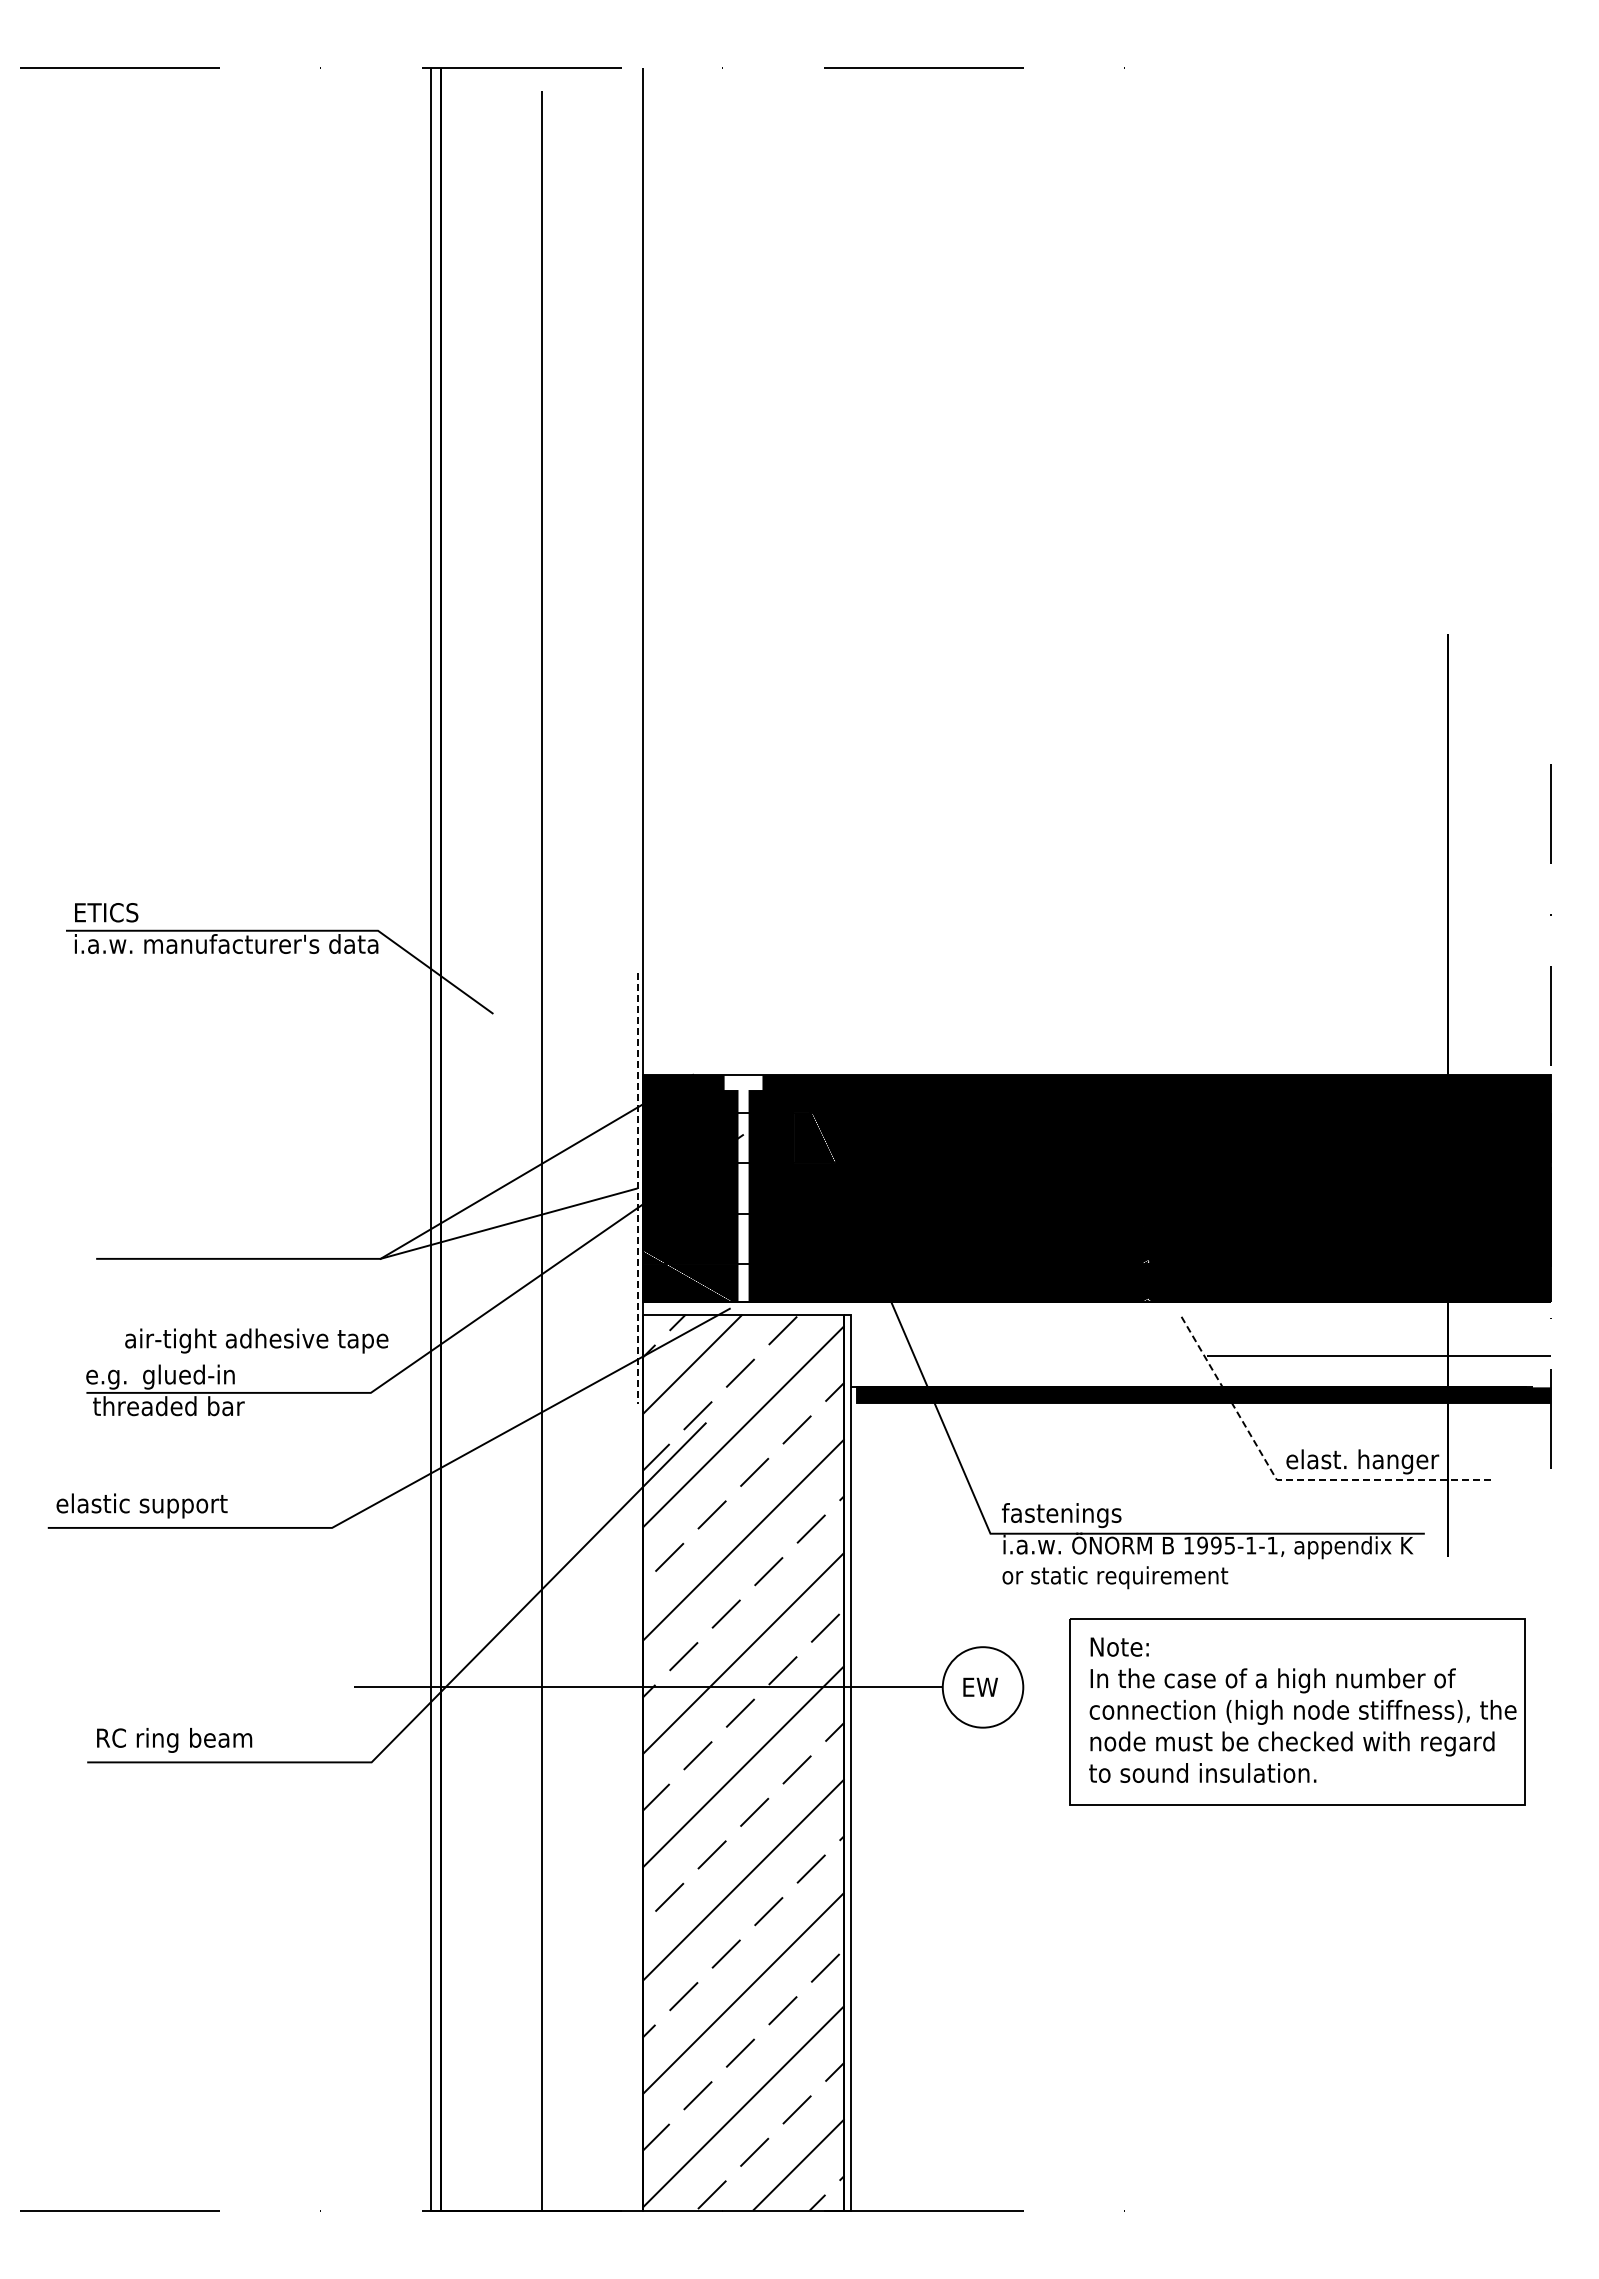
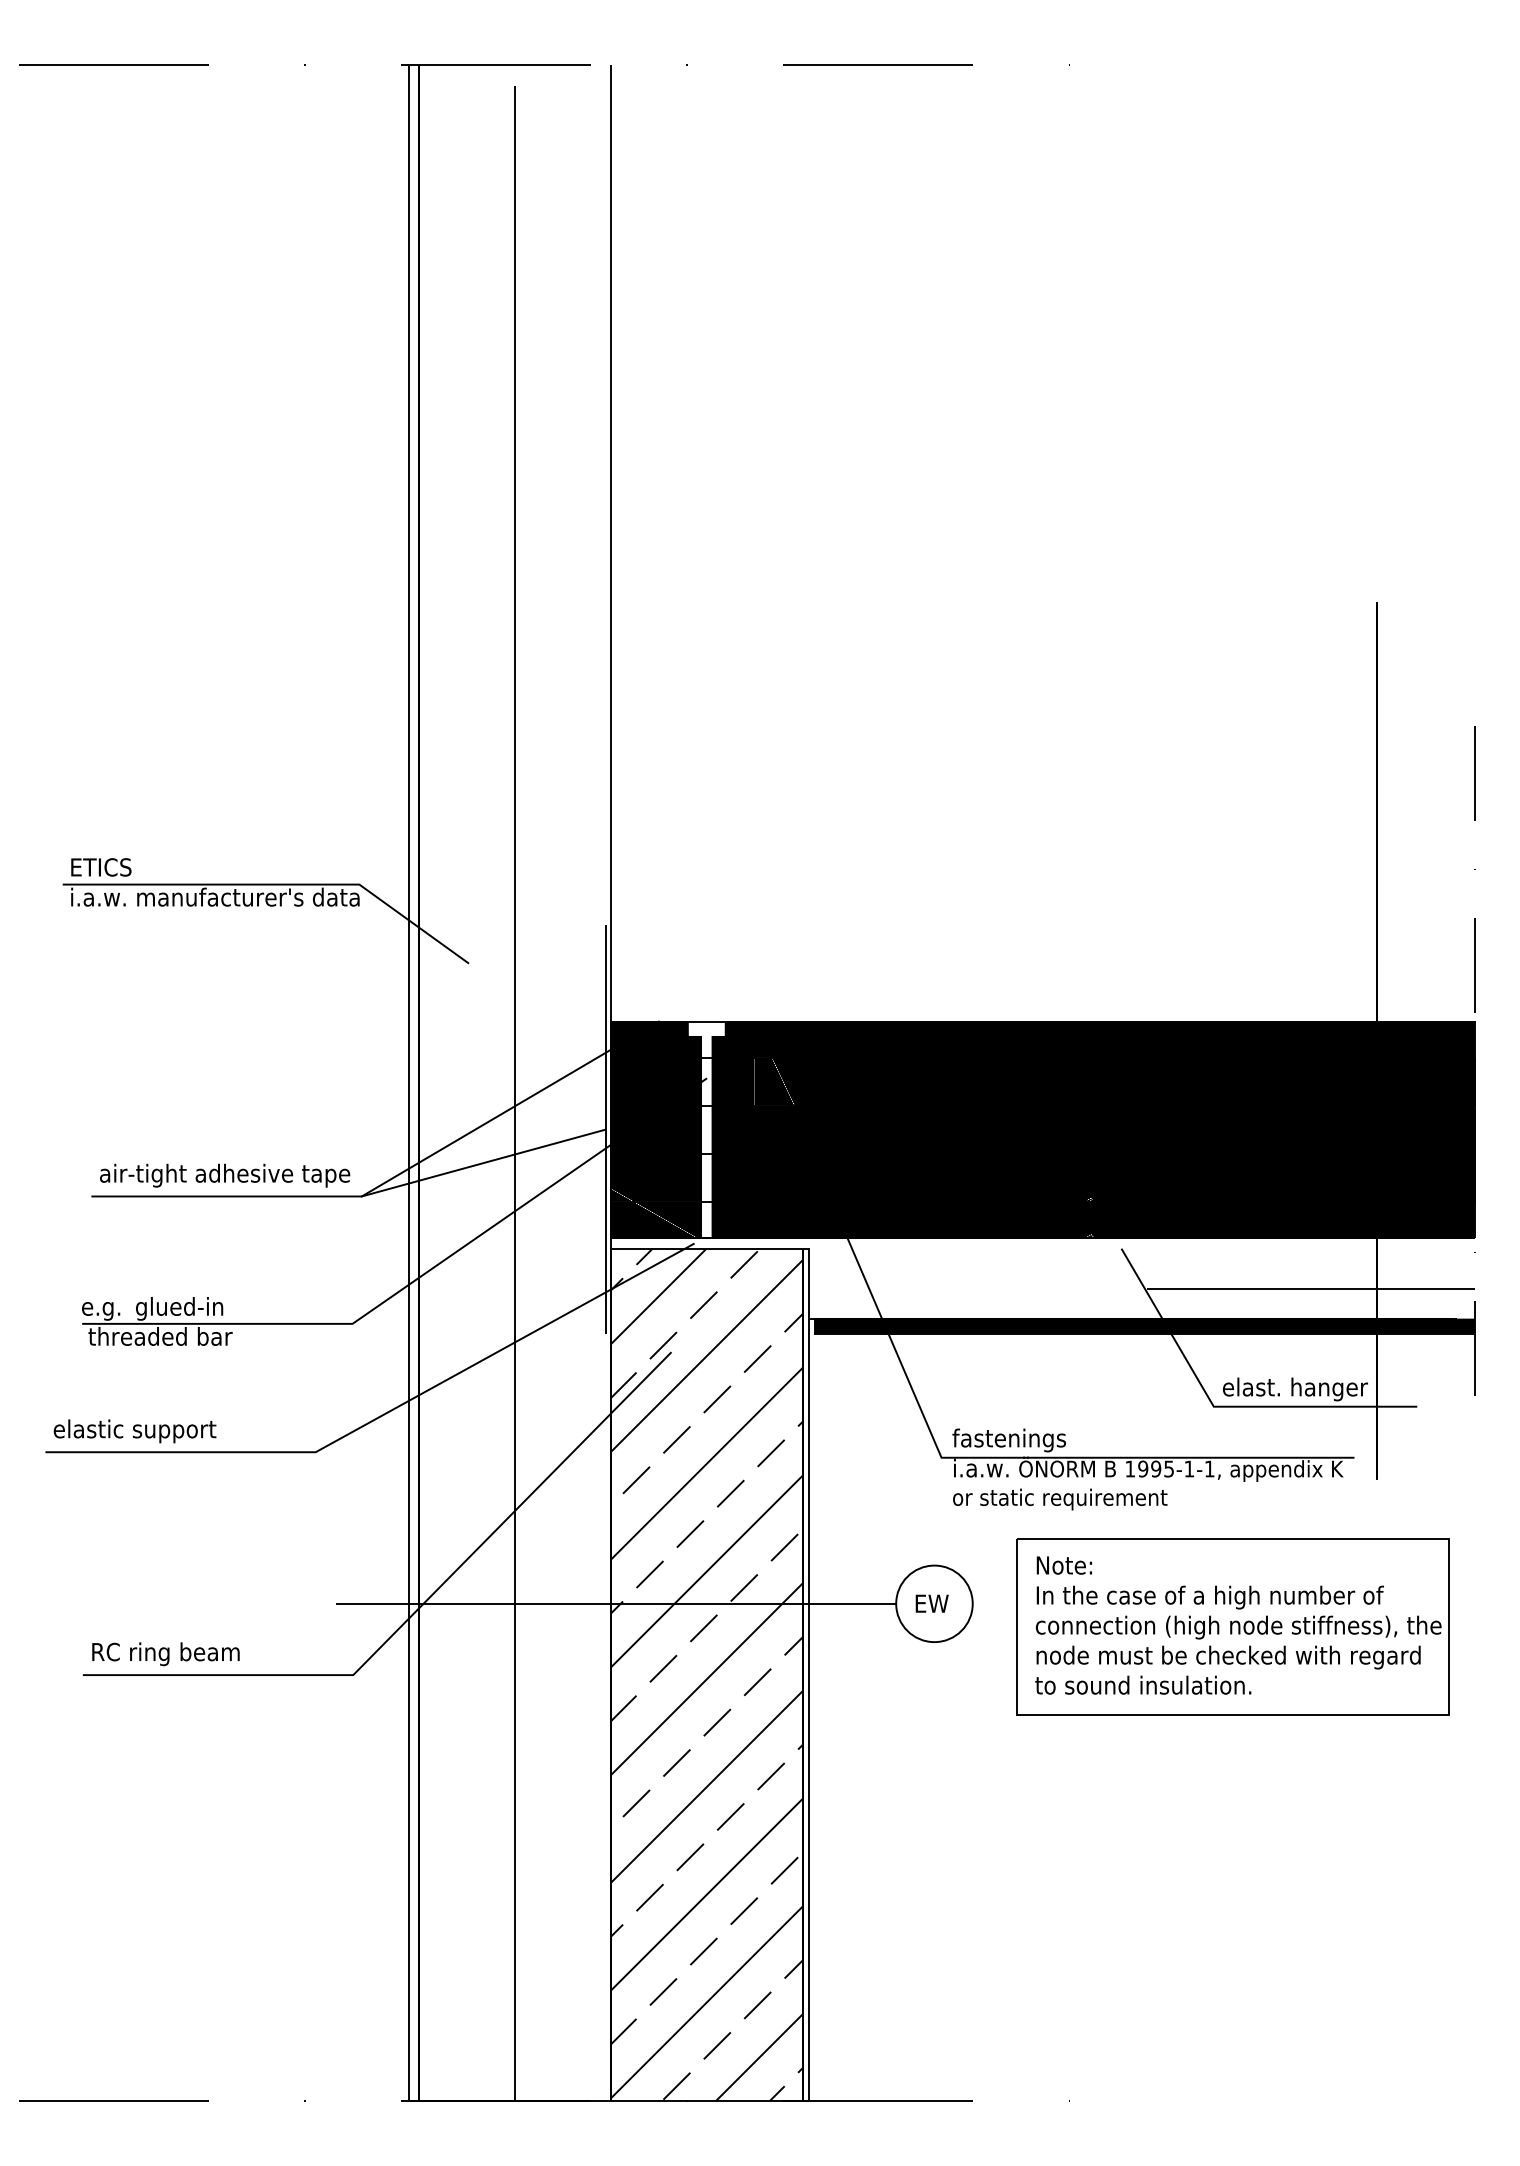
line: (637, 1188) -> (606, 1129), dashed -> solid
text: (256, 1340) -> (224, 1175), moved
line: (1286, 1480) -> (1222, 1407), dashed -> solid

